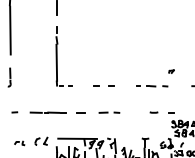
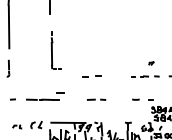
part: (64, 56) -> (56, 50), size x0.7
part: (152, 86) -> (145, 76), moved
line: (81, 112) -> (60, 92), moved

